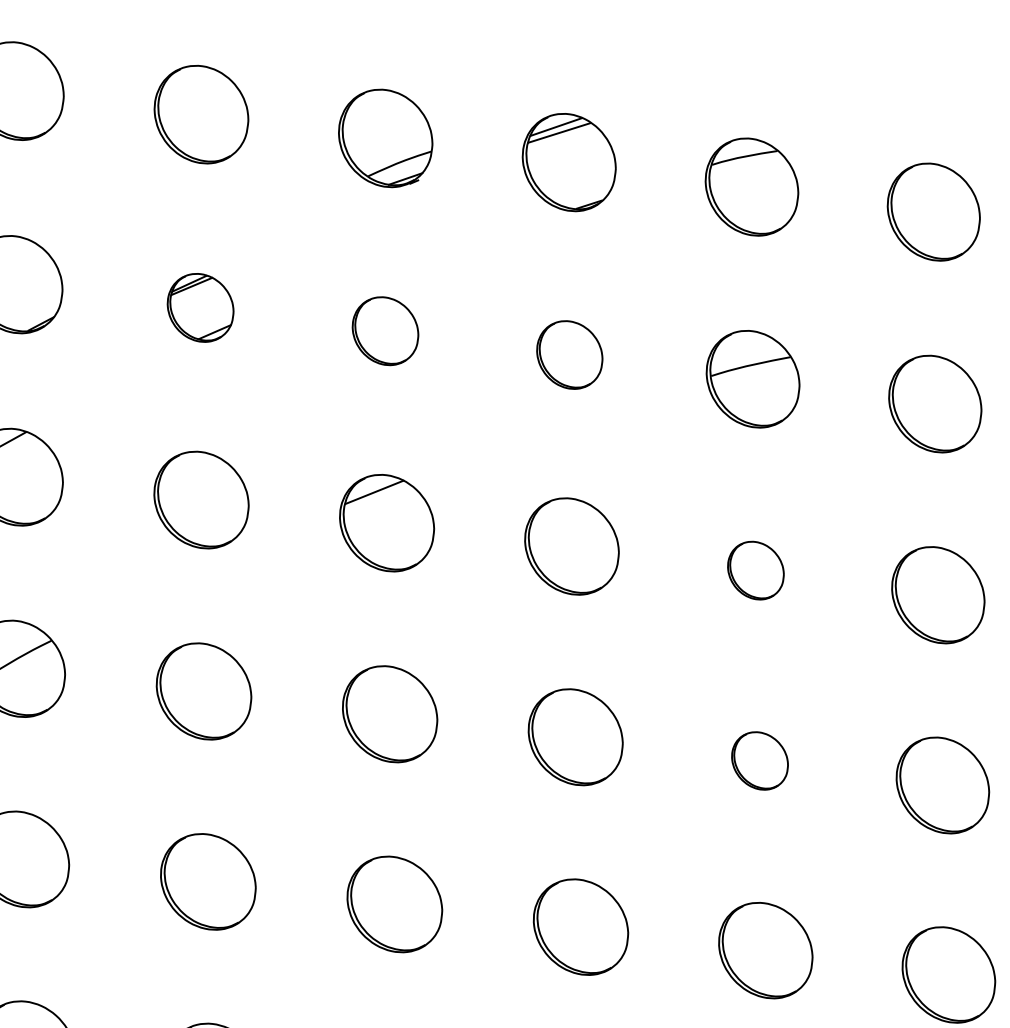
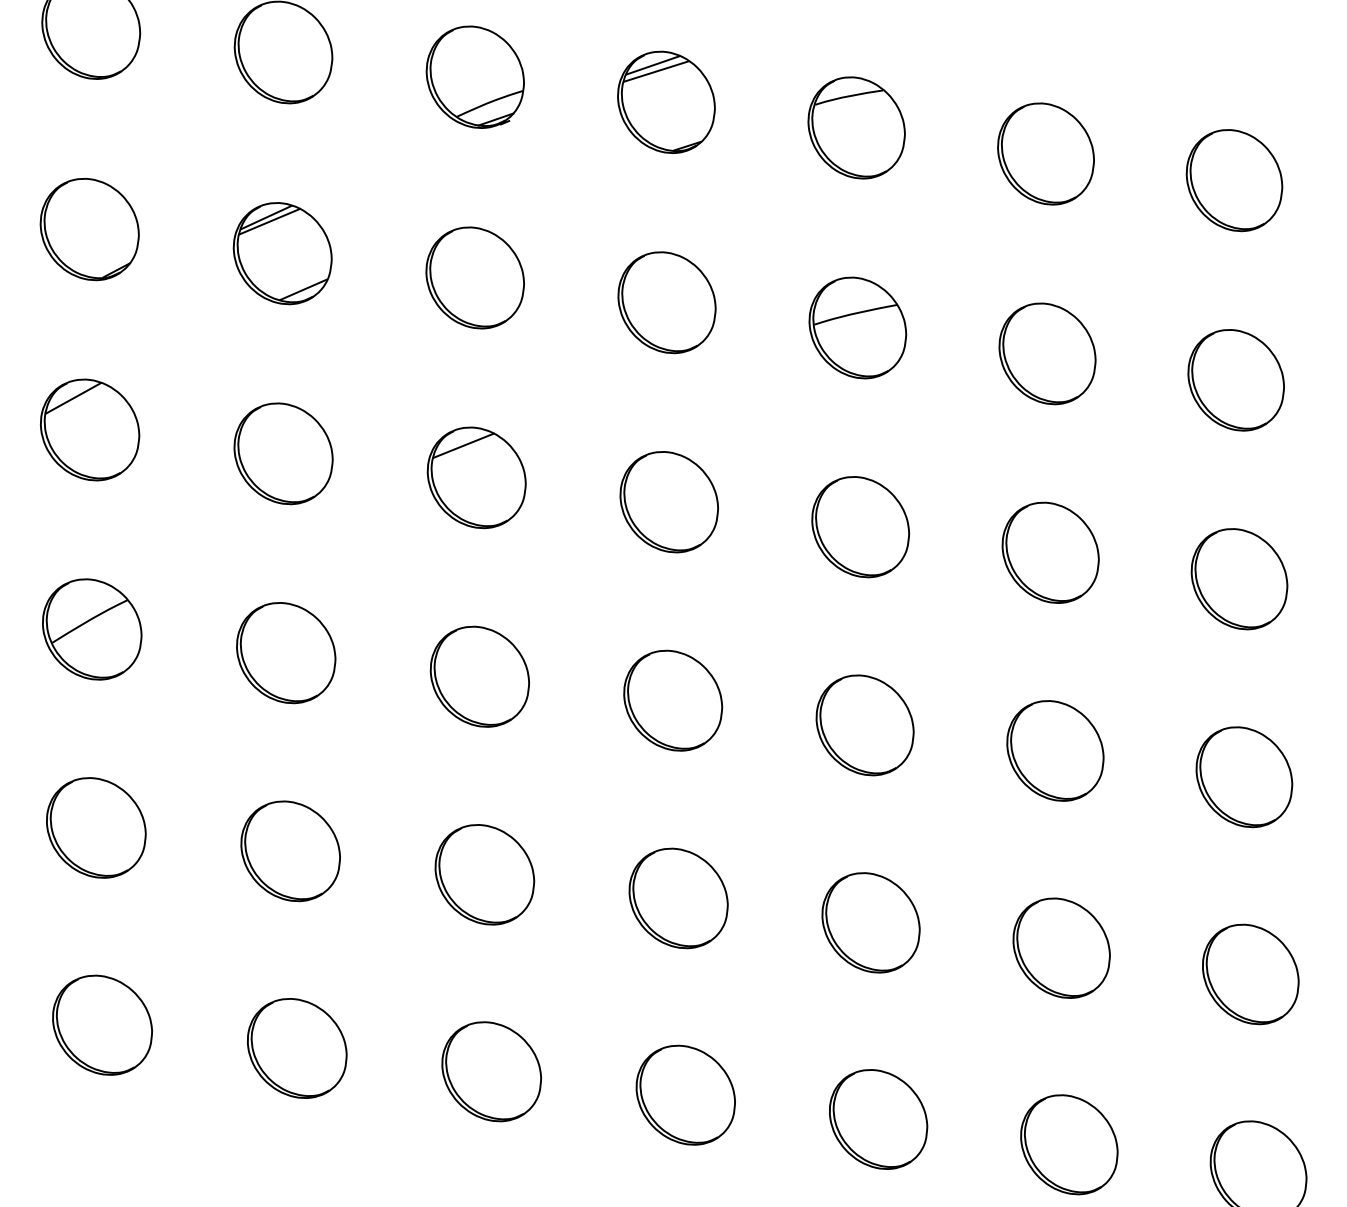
part: (200, 307) -> (282, 253), size x1.43
part: (384, 330) -> (474, 277), size x1.43
part: (569, 354) -> (666, 302), size x1.43
part: (755, 570) -> (860, 527), size x1.67
part: (759, 761) -> (864, 725), size x1.67

